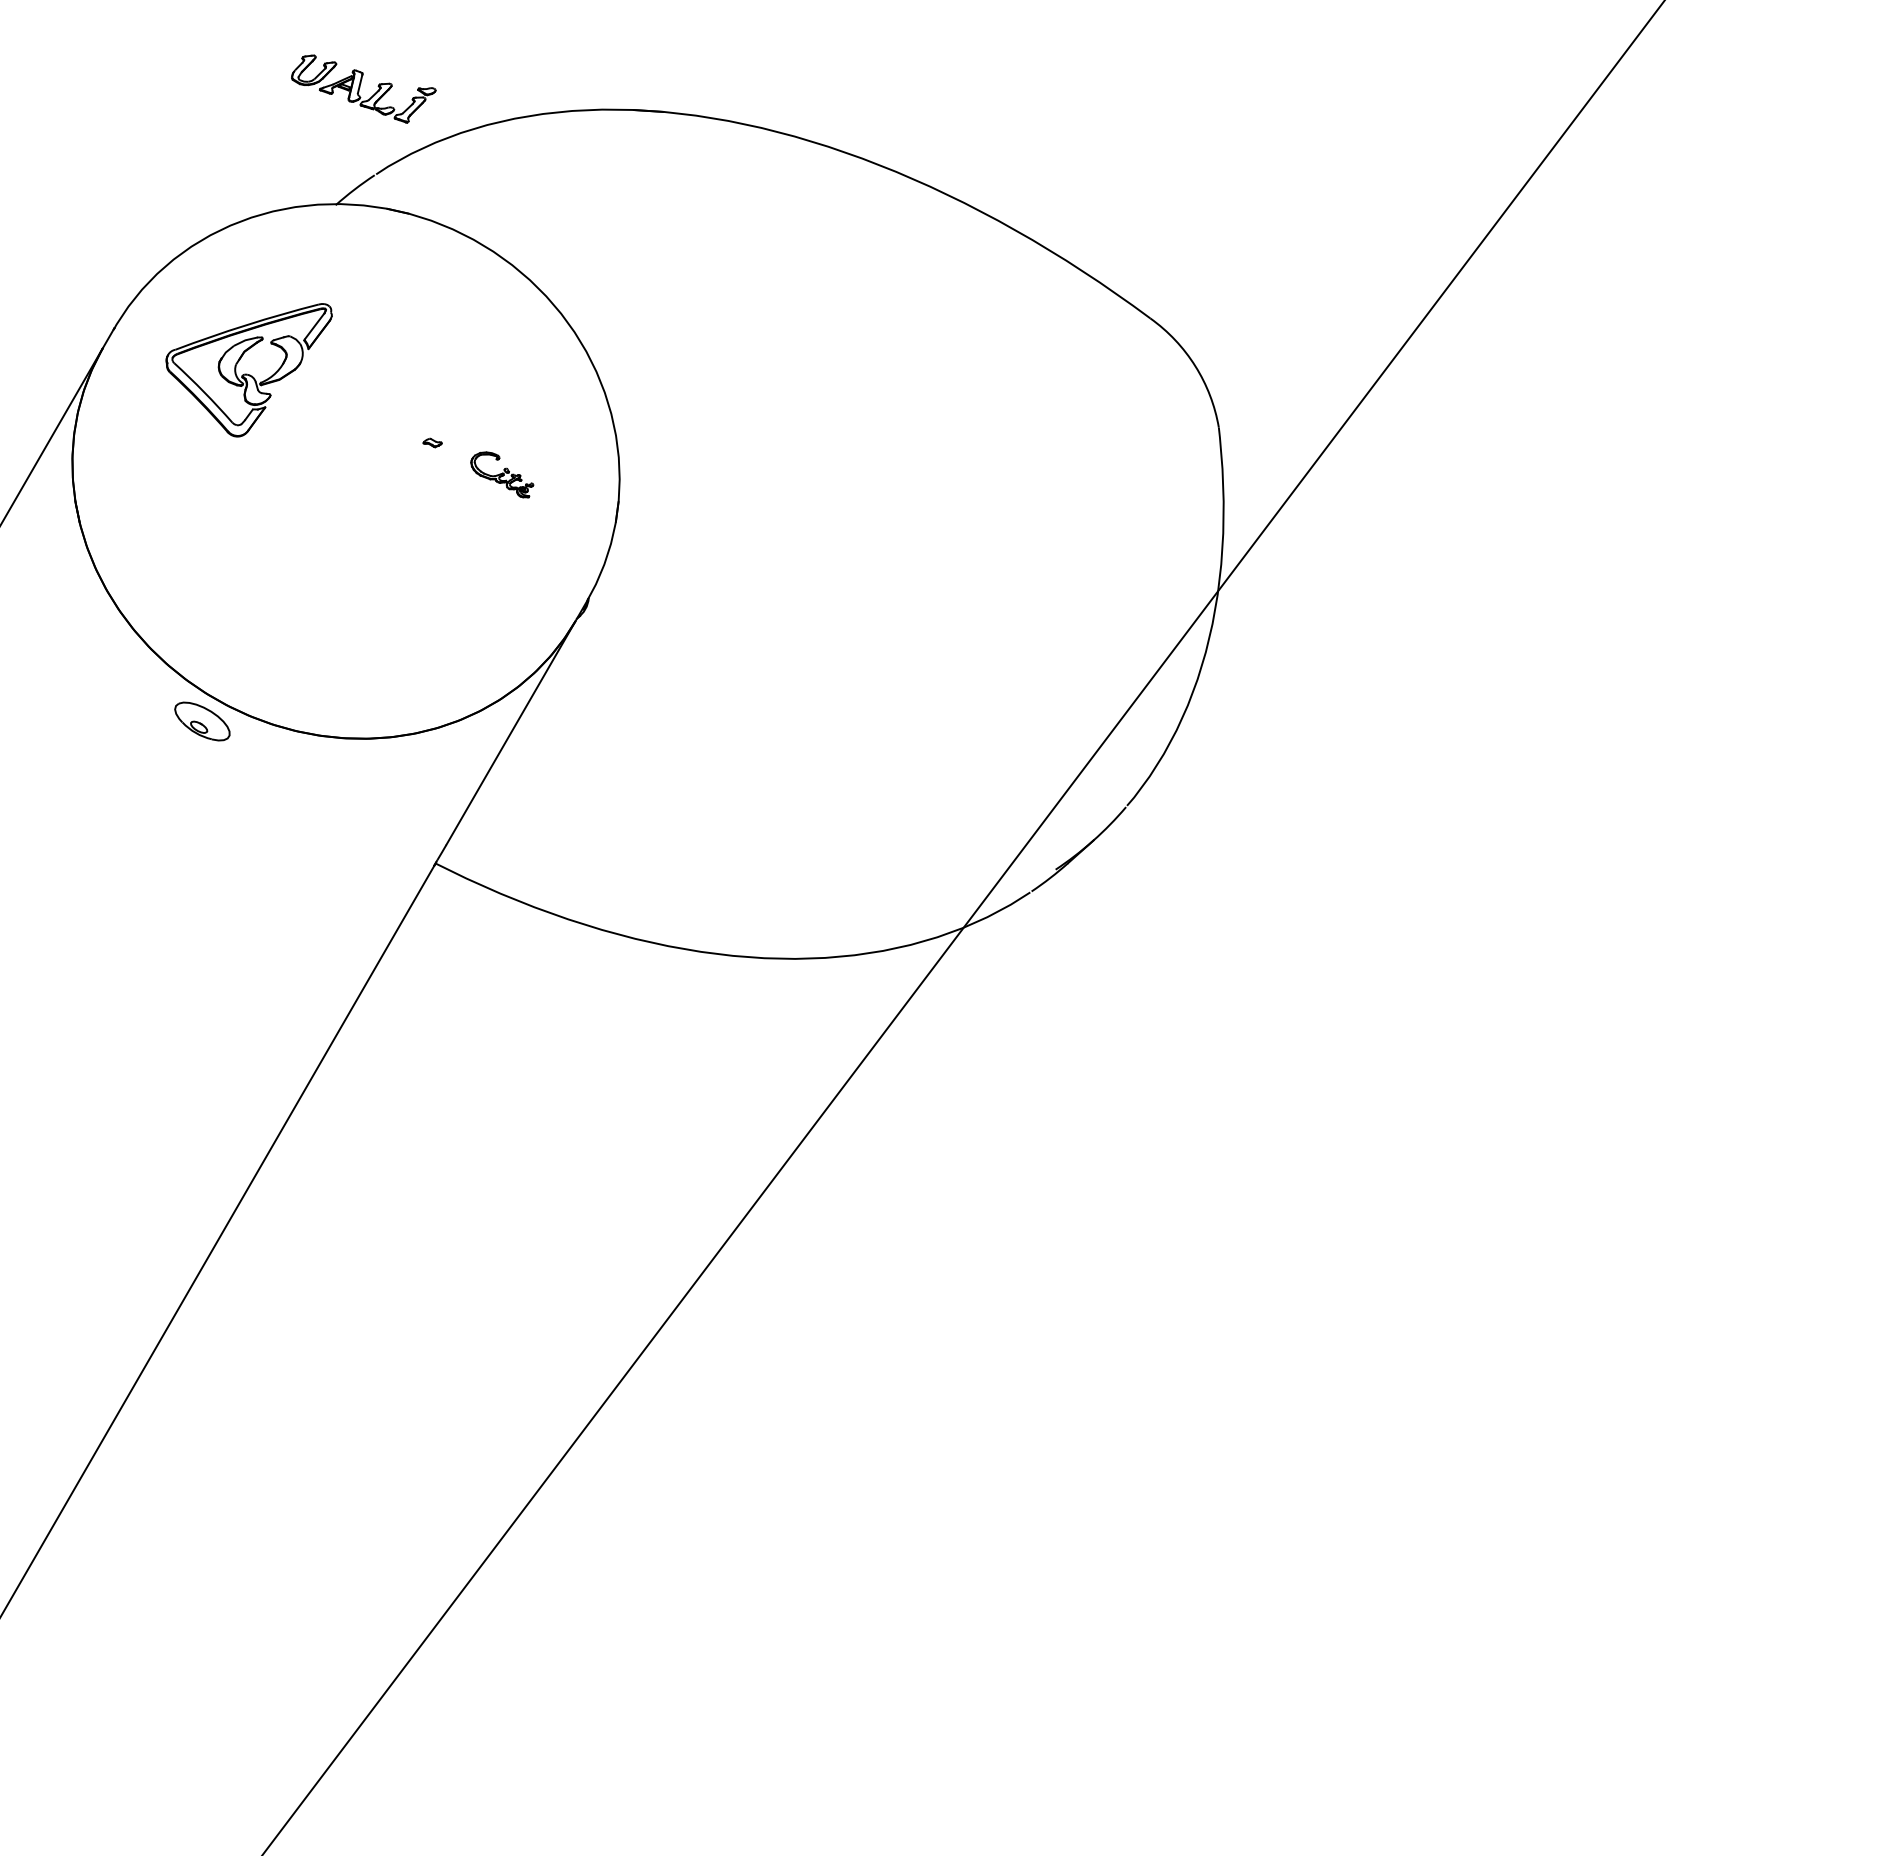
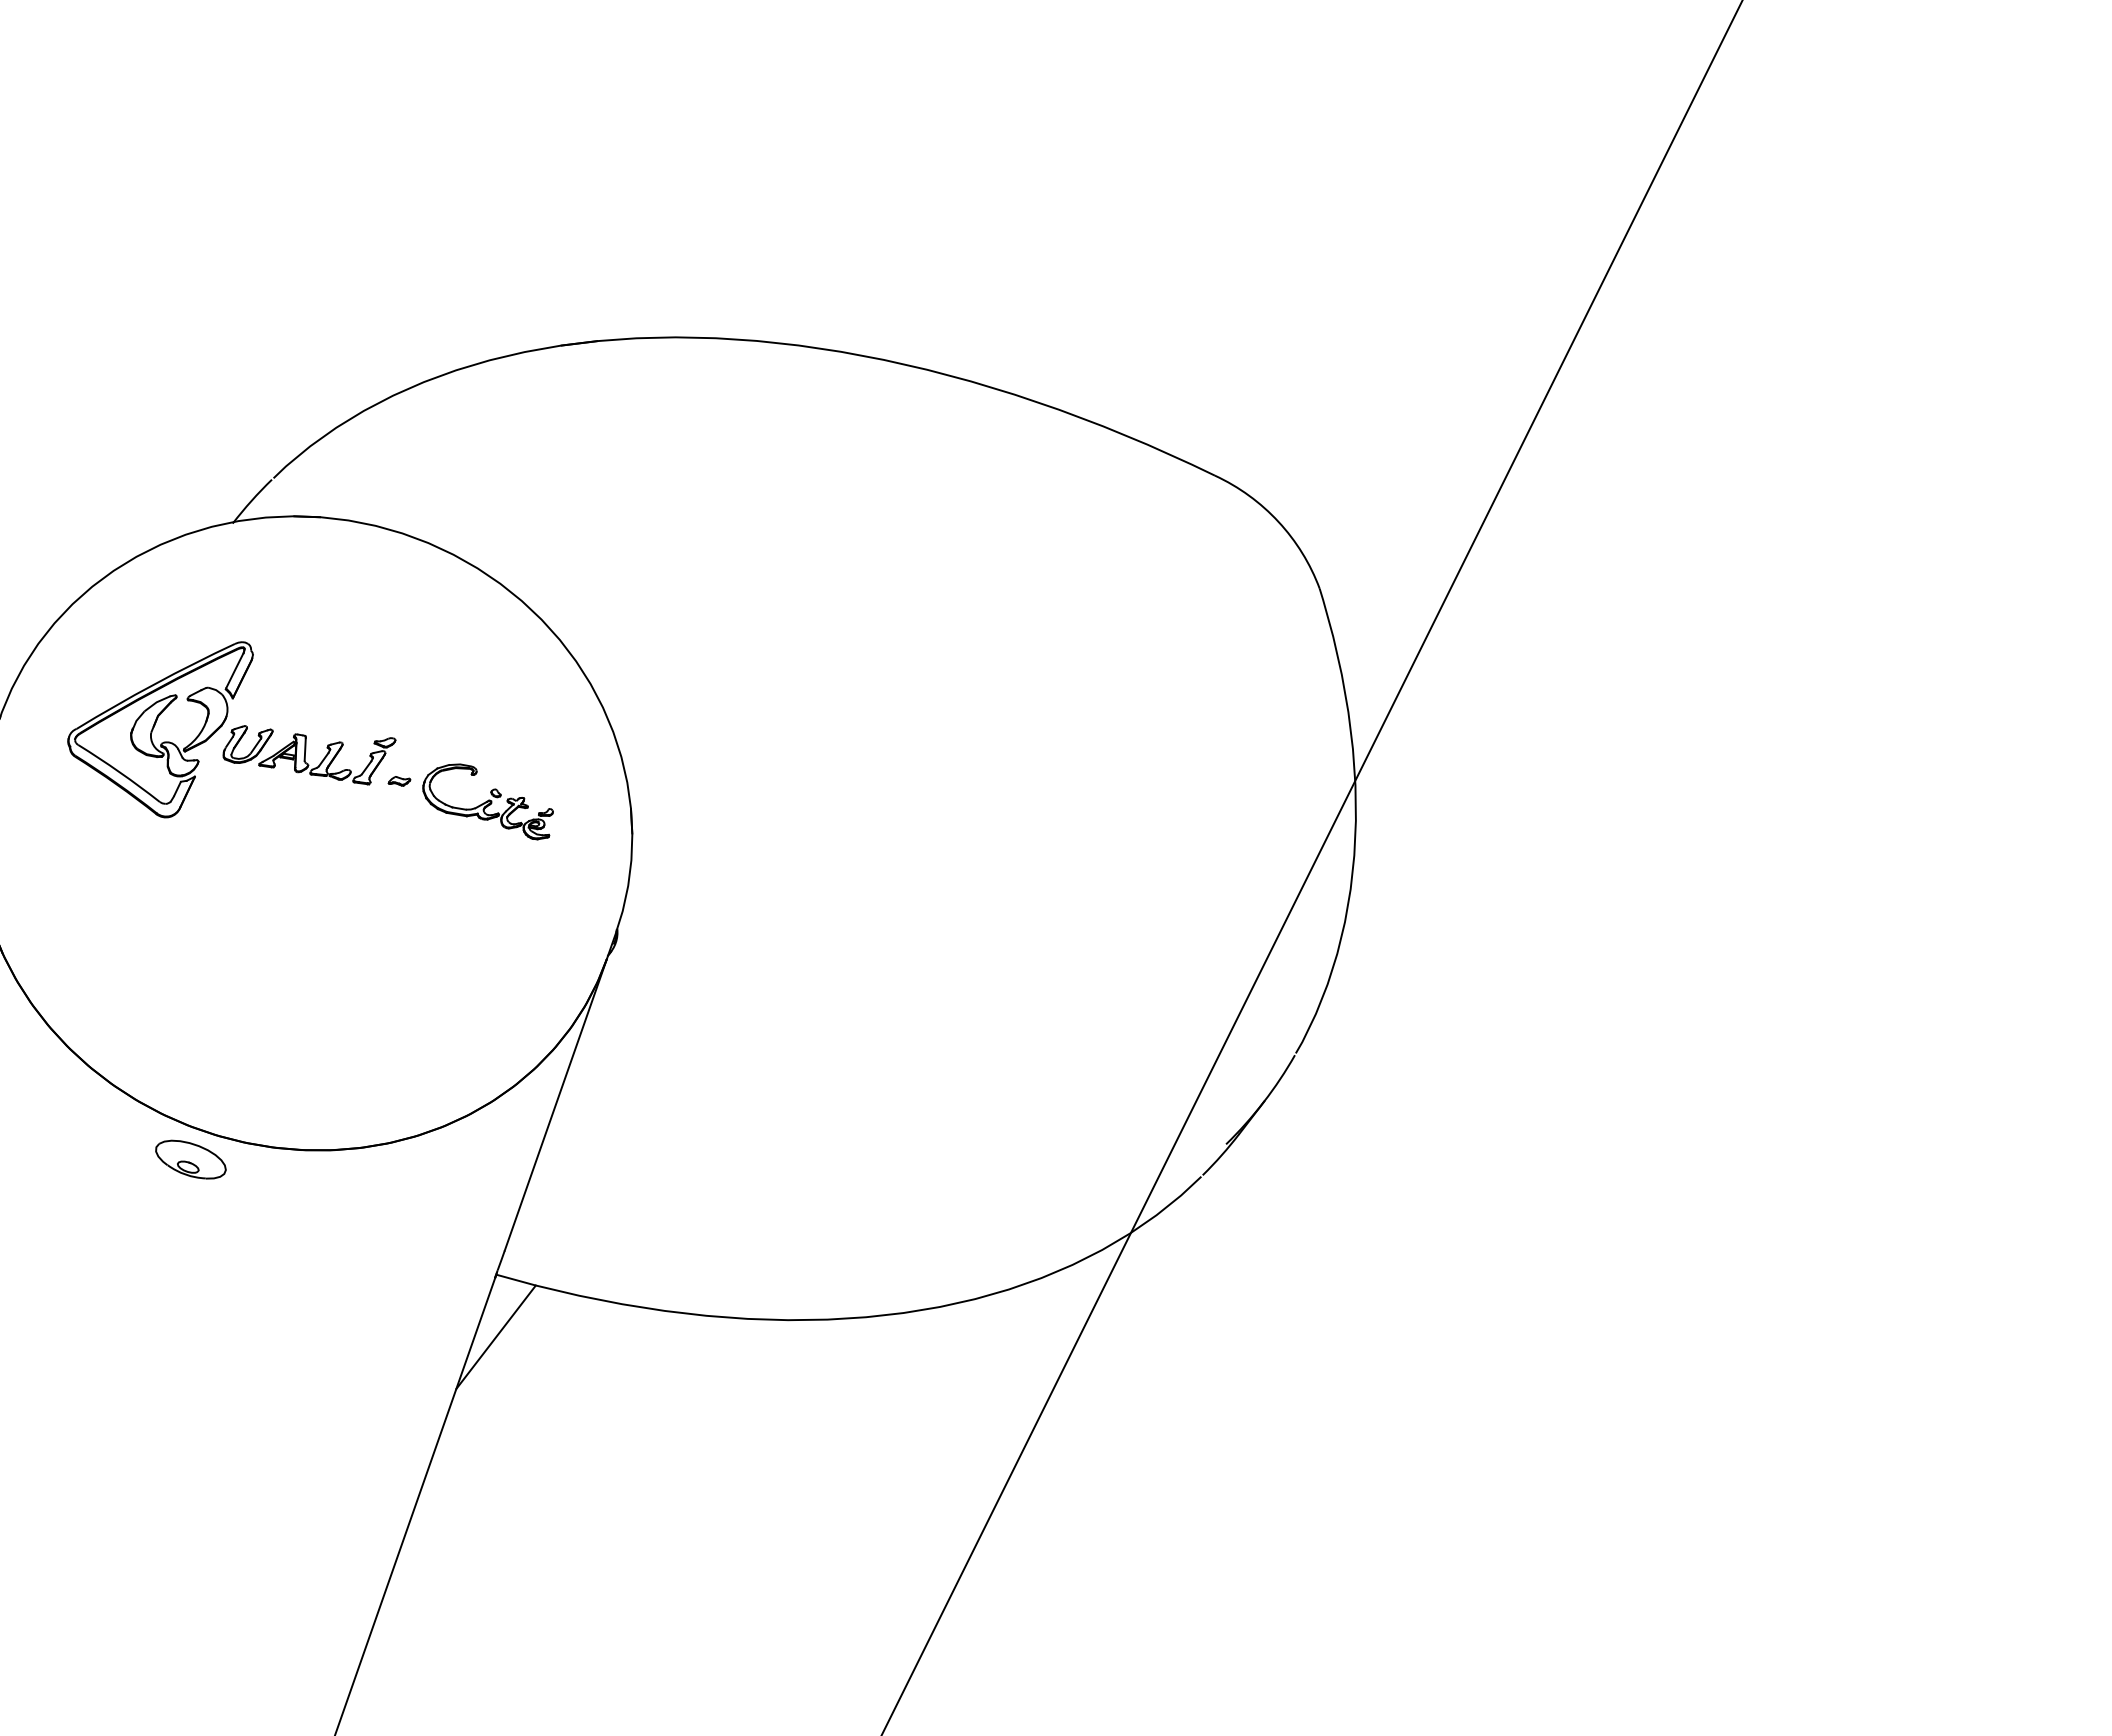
part: (363, 88) -> (310, 753), moved
part: (501, 474) -> (487, 803), size x1.67
line: (425, 914) -> (495, 1336), added

